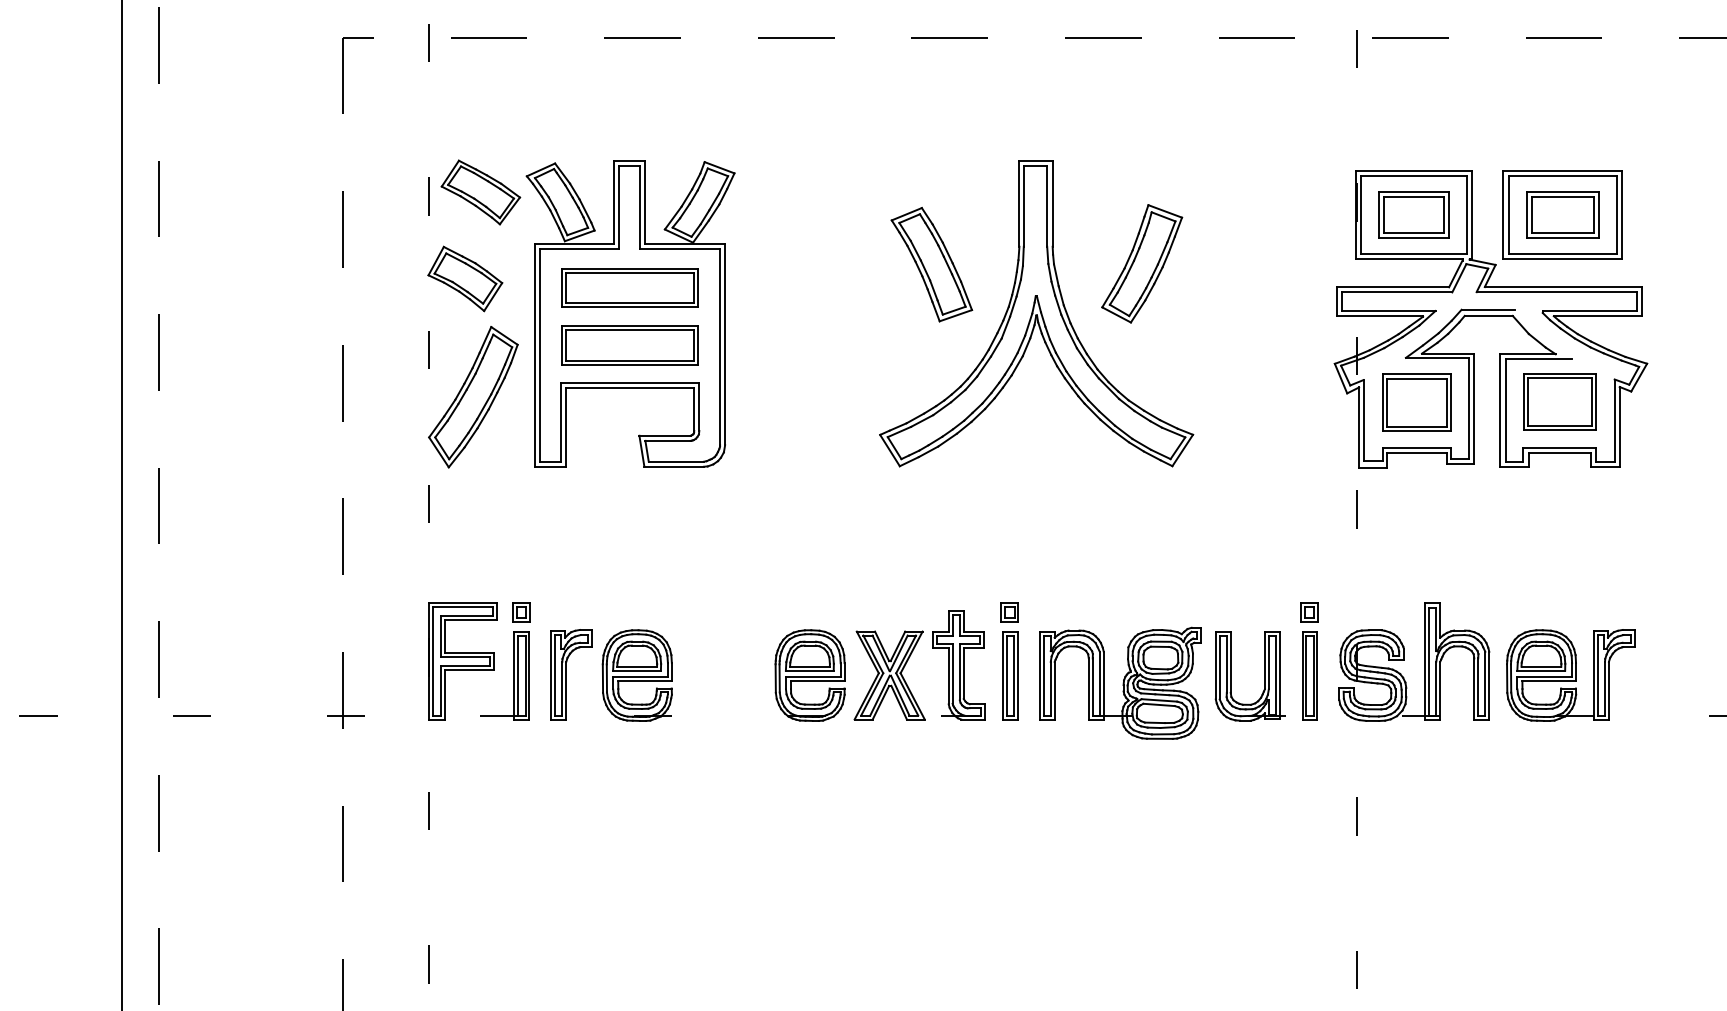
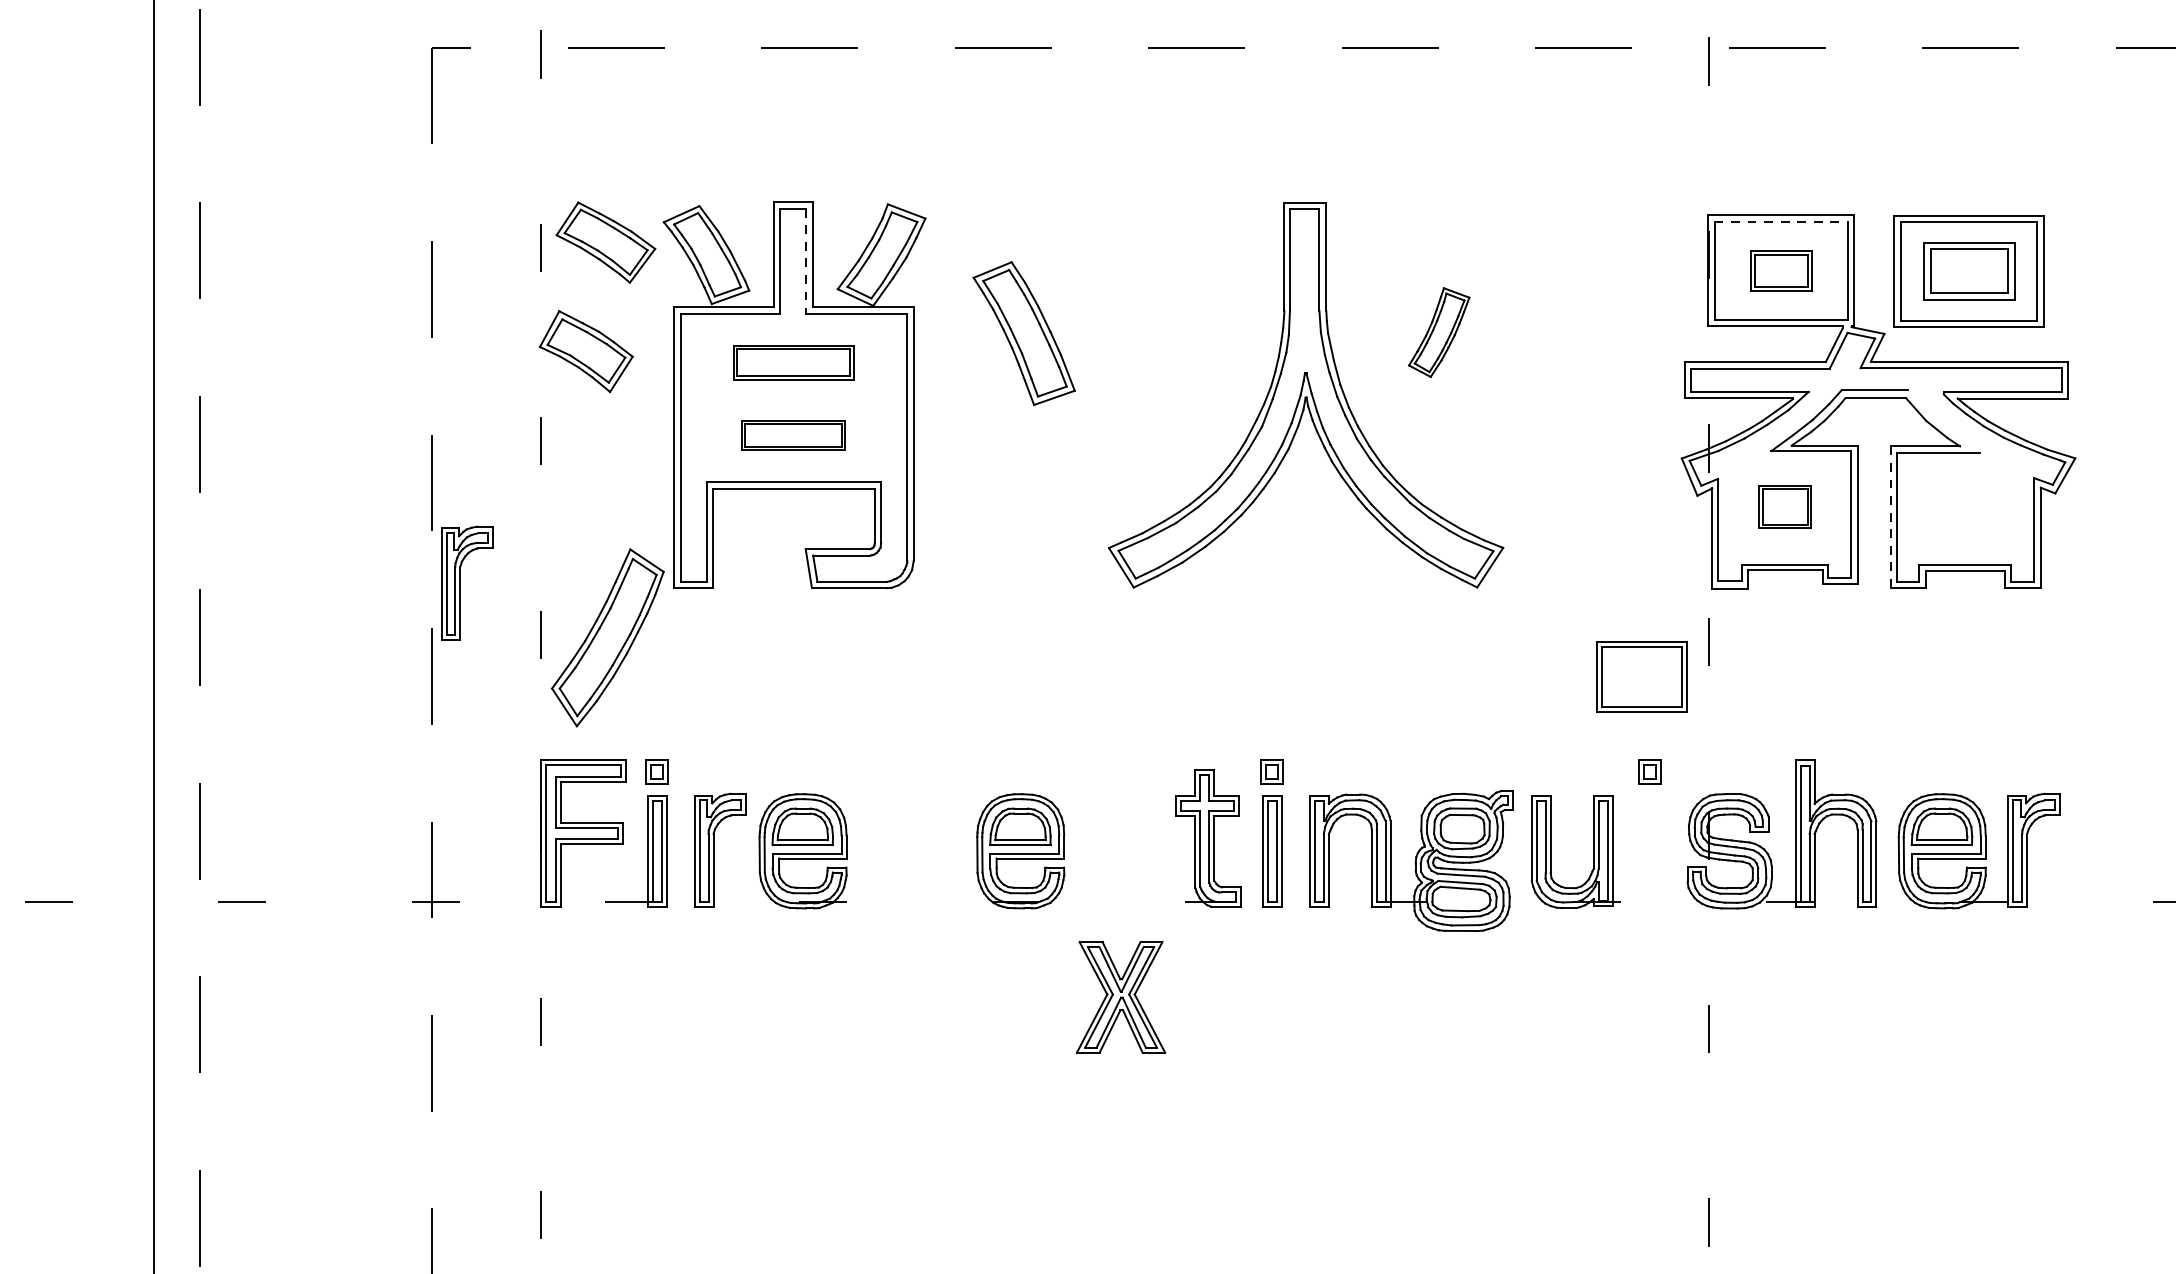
line: (1413, 175) -> (1780, 221), solid -> dashed
line: (639, 207) -> (805, 261), solid -> dashed
part: (1413, 214) -> (1780, 270), size x0.7
part: (1142, 263) -> (1439, 332), size x0.6
part: (931, 264) -> (1023, 333), moved
part: (629, 287) -> (793, 362), size x0.7
part: (629, 345) -> (793, 435), size x0.6
part: (473, 397) -> (607, 638), moved
part: (1559, 401) -> (1641, 676), moved
part: (1416, 402) -> (1784, 507), size x0.6
line: (1500, 410) -> (1890, 517), solid -> dashed
part: (370, 462) -> (466, 582), added
part: (889, 675) -> (1120, 997), moved
part: (1309, 675) -> (1649, 851), removed

